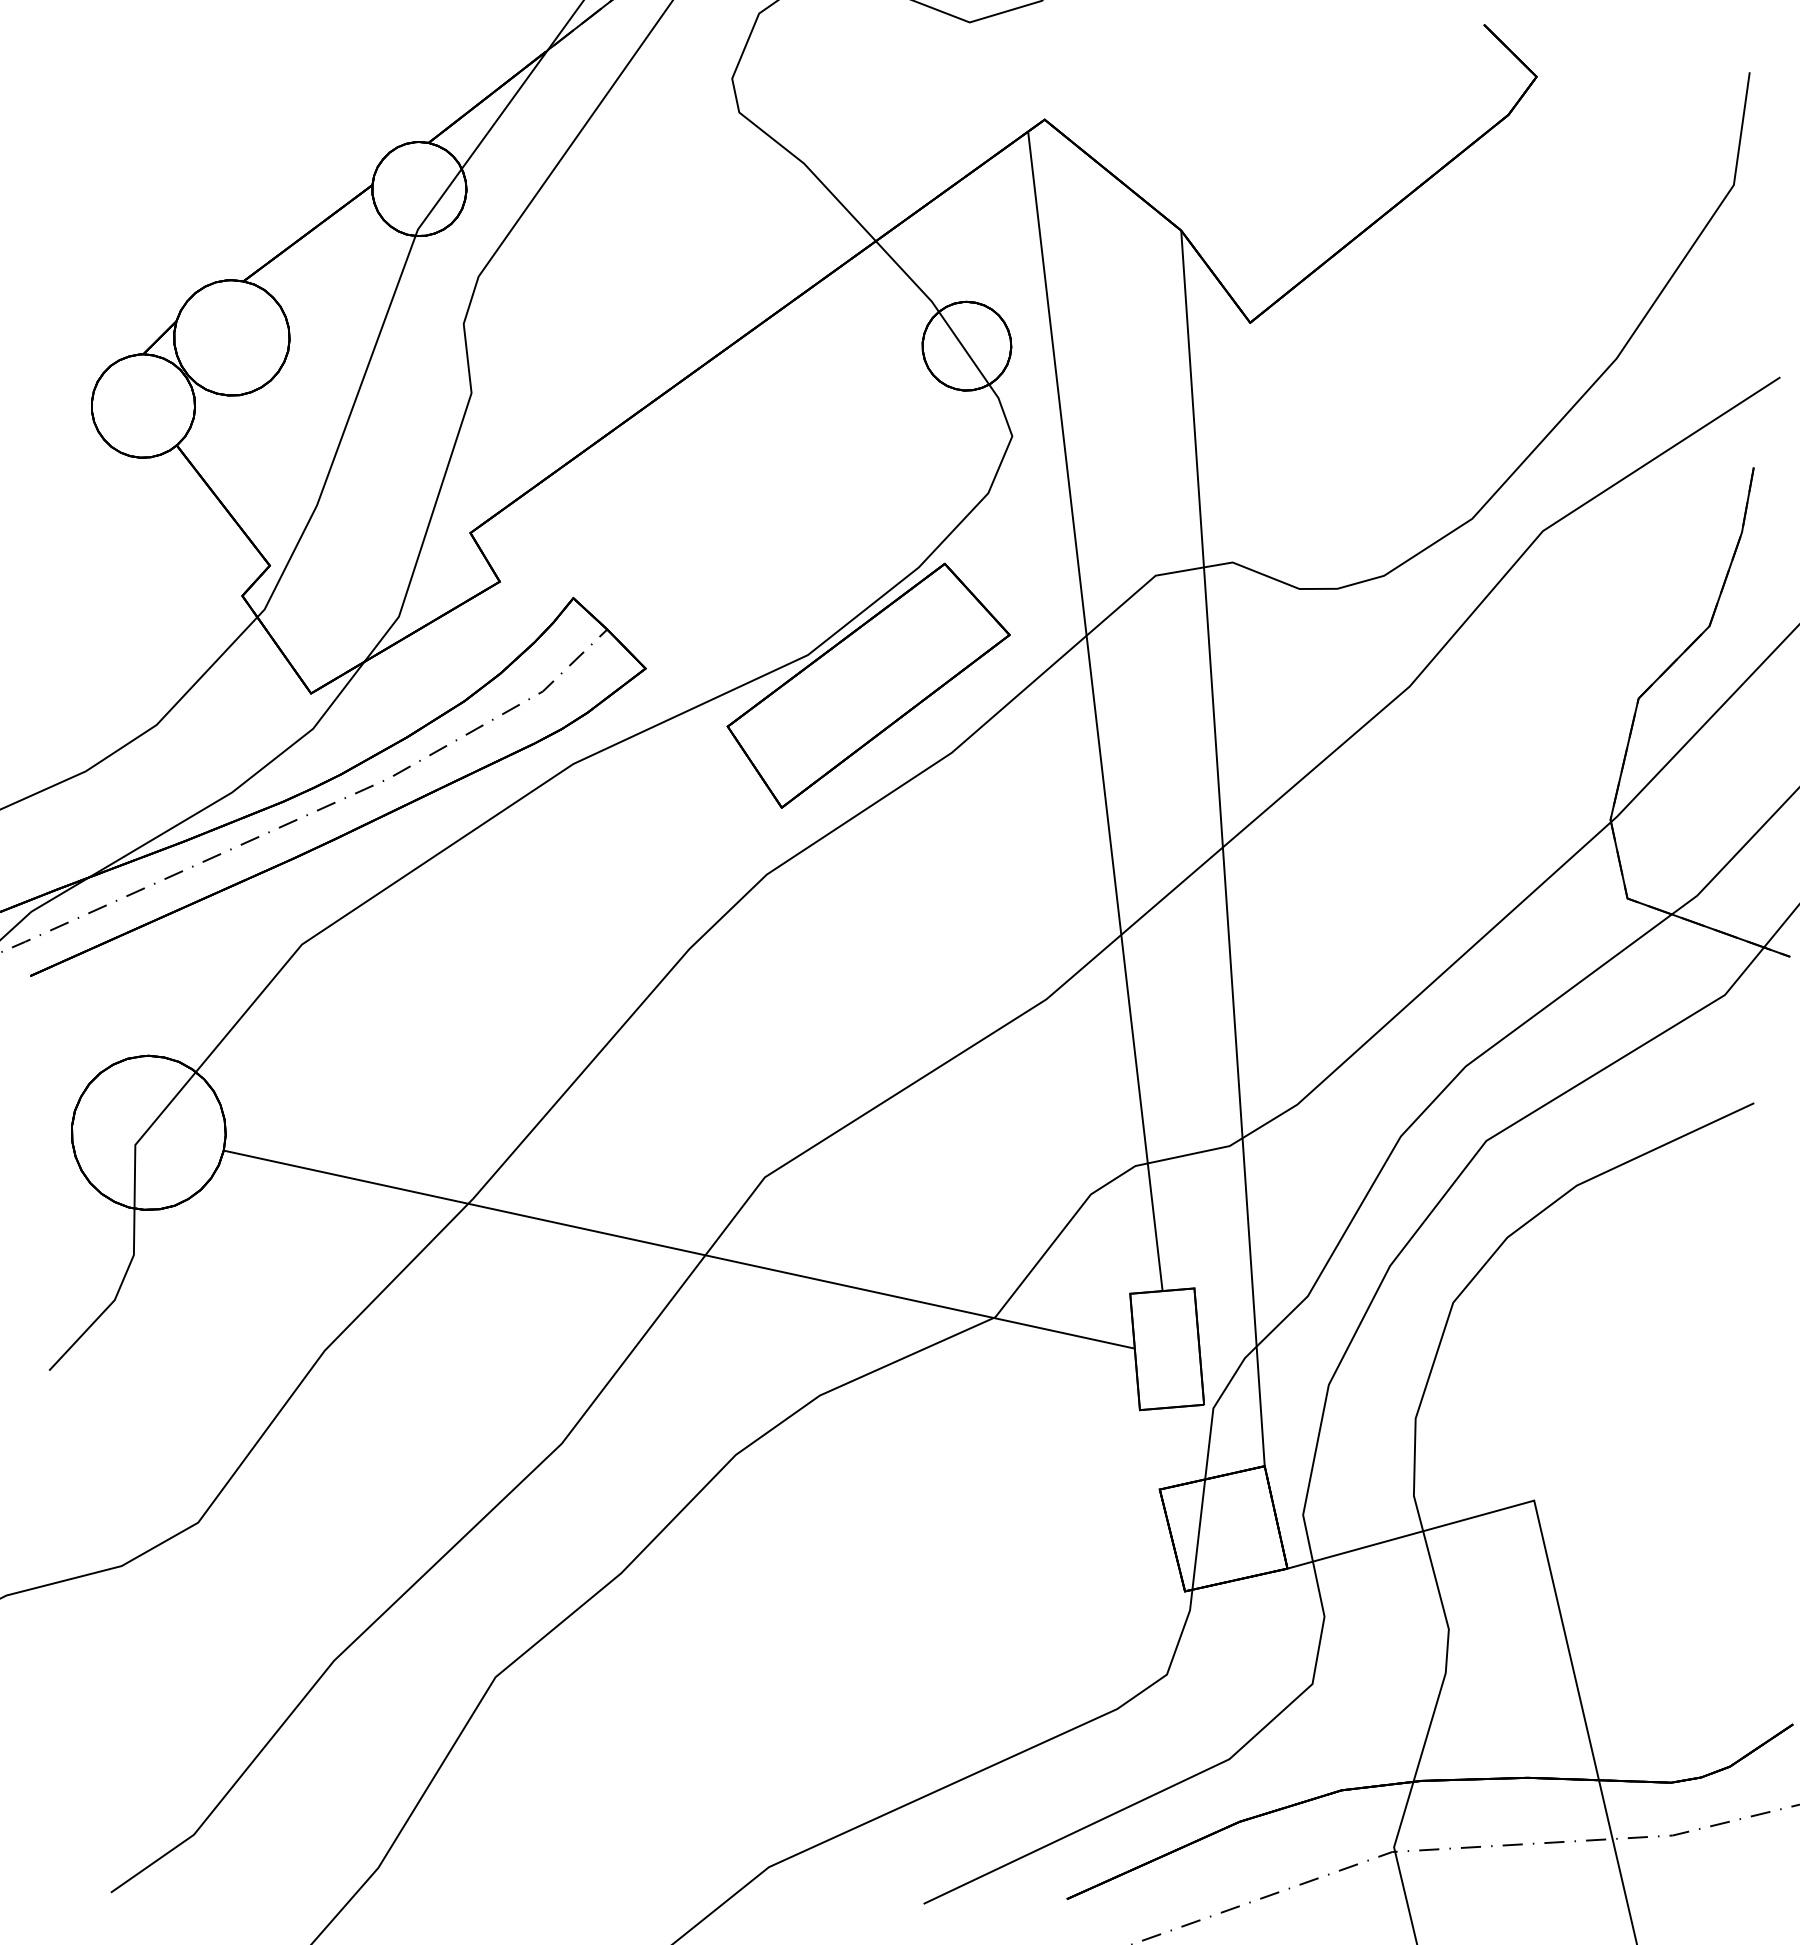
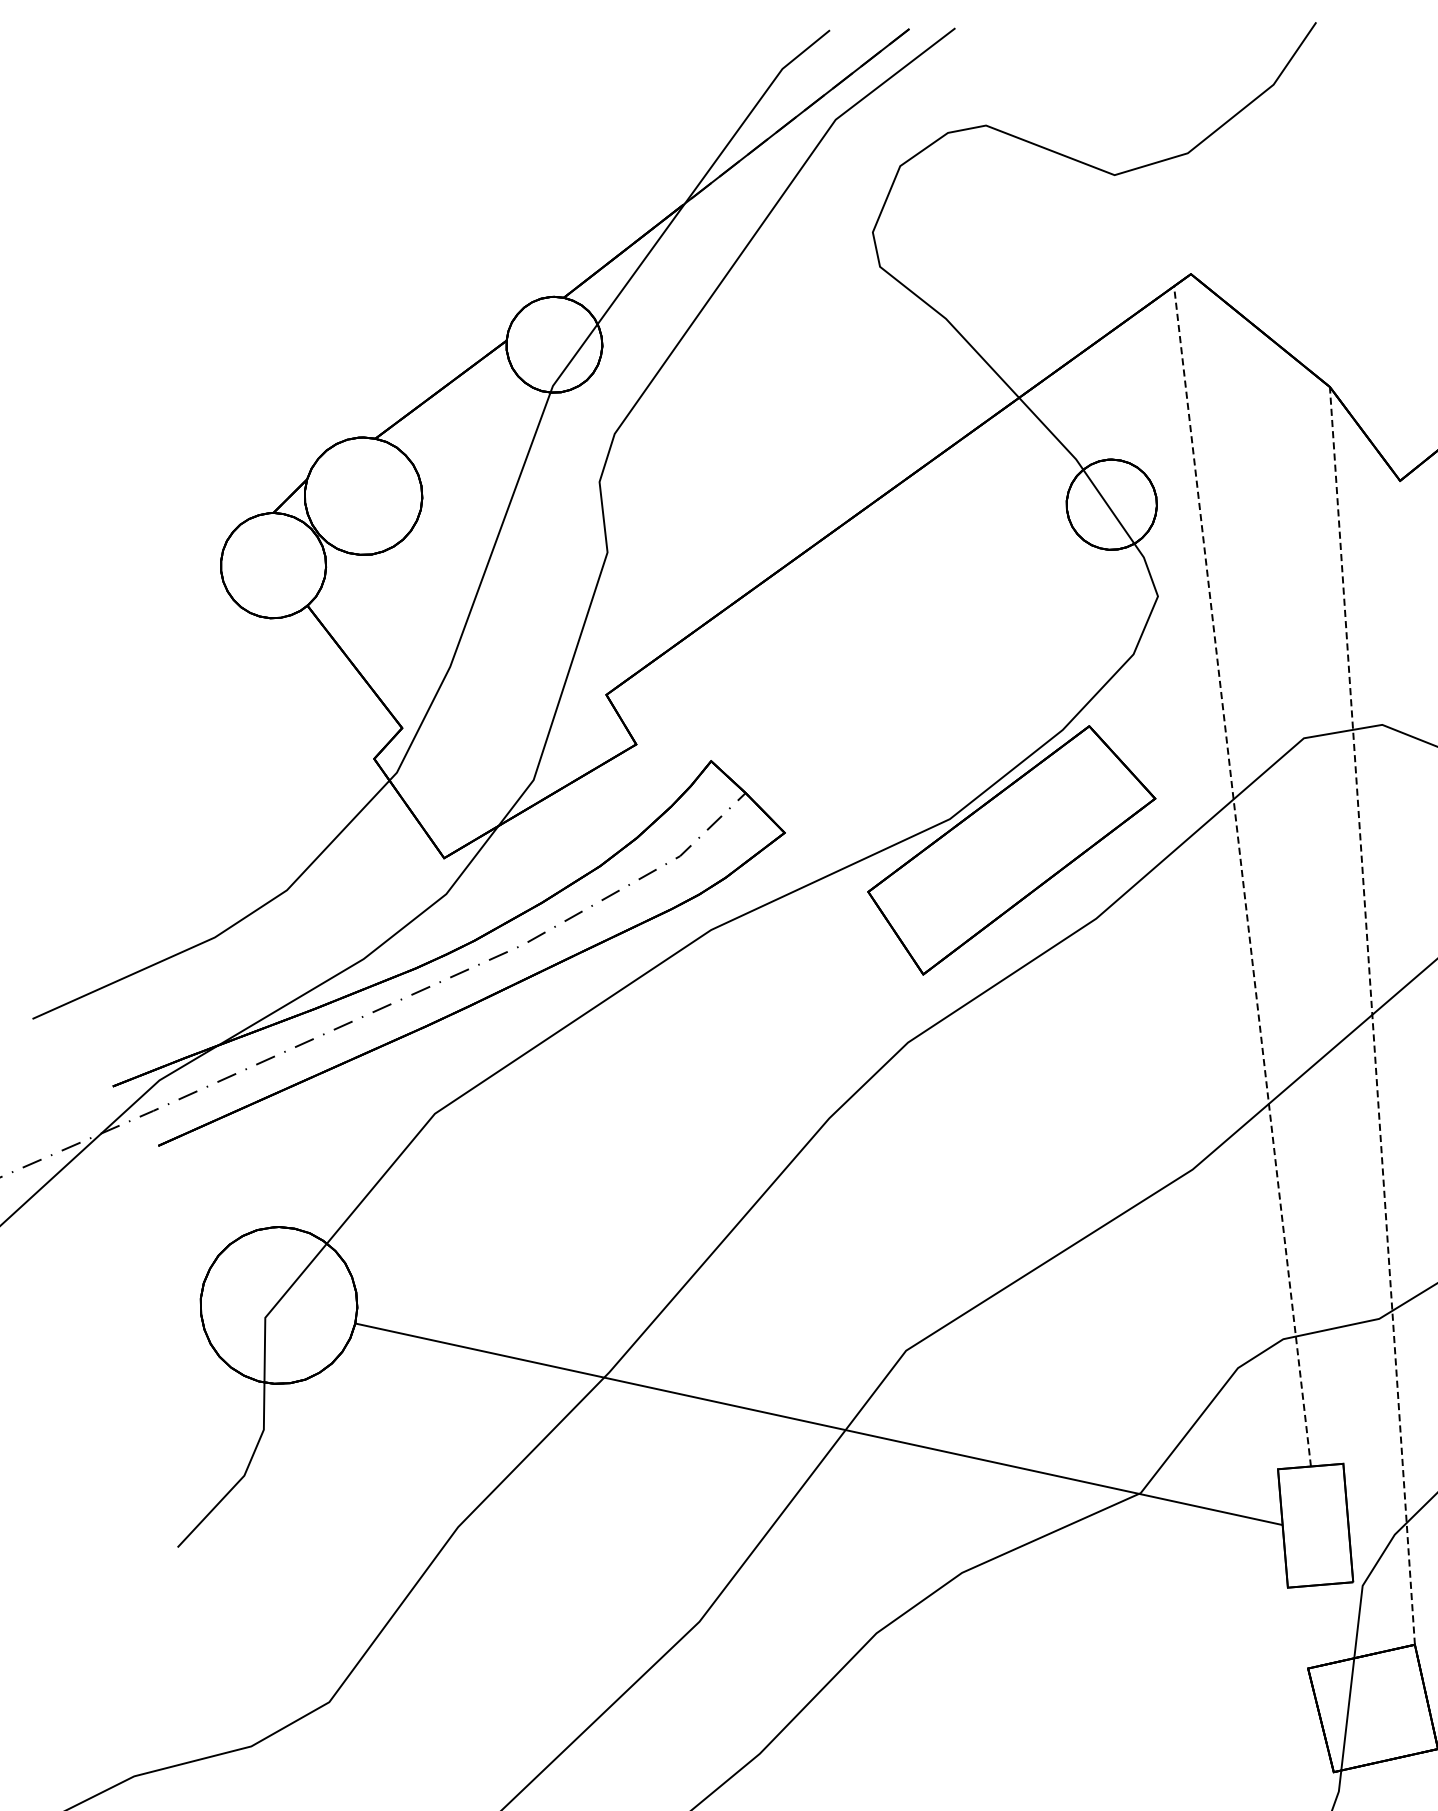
line: (1095, 711) -> (1242, 876), solid -> dashed
line: (1222, 847) -> (1371, 1014), solid -> dashed

